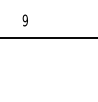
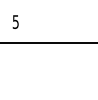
text: (24, 19) -> (14, 20), 9 -> 5

